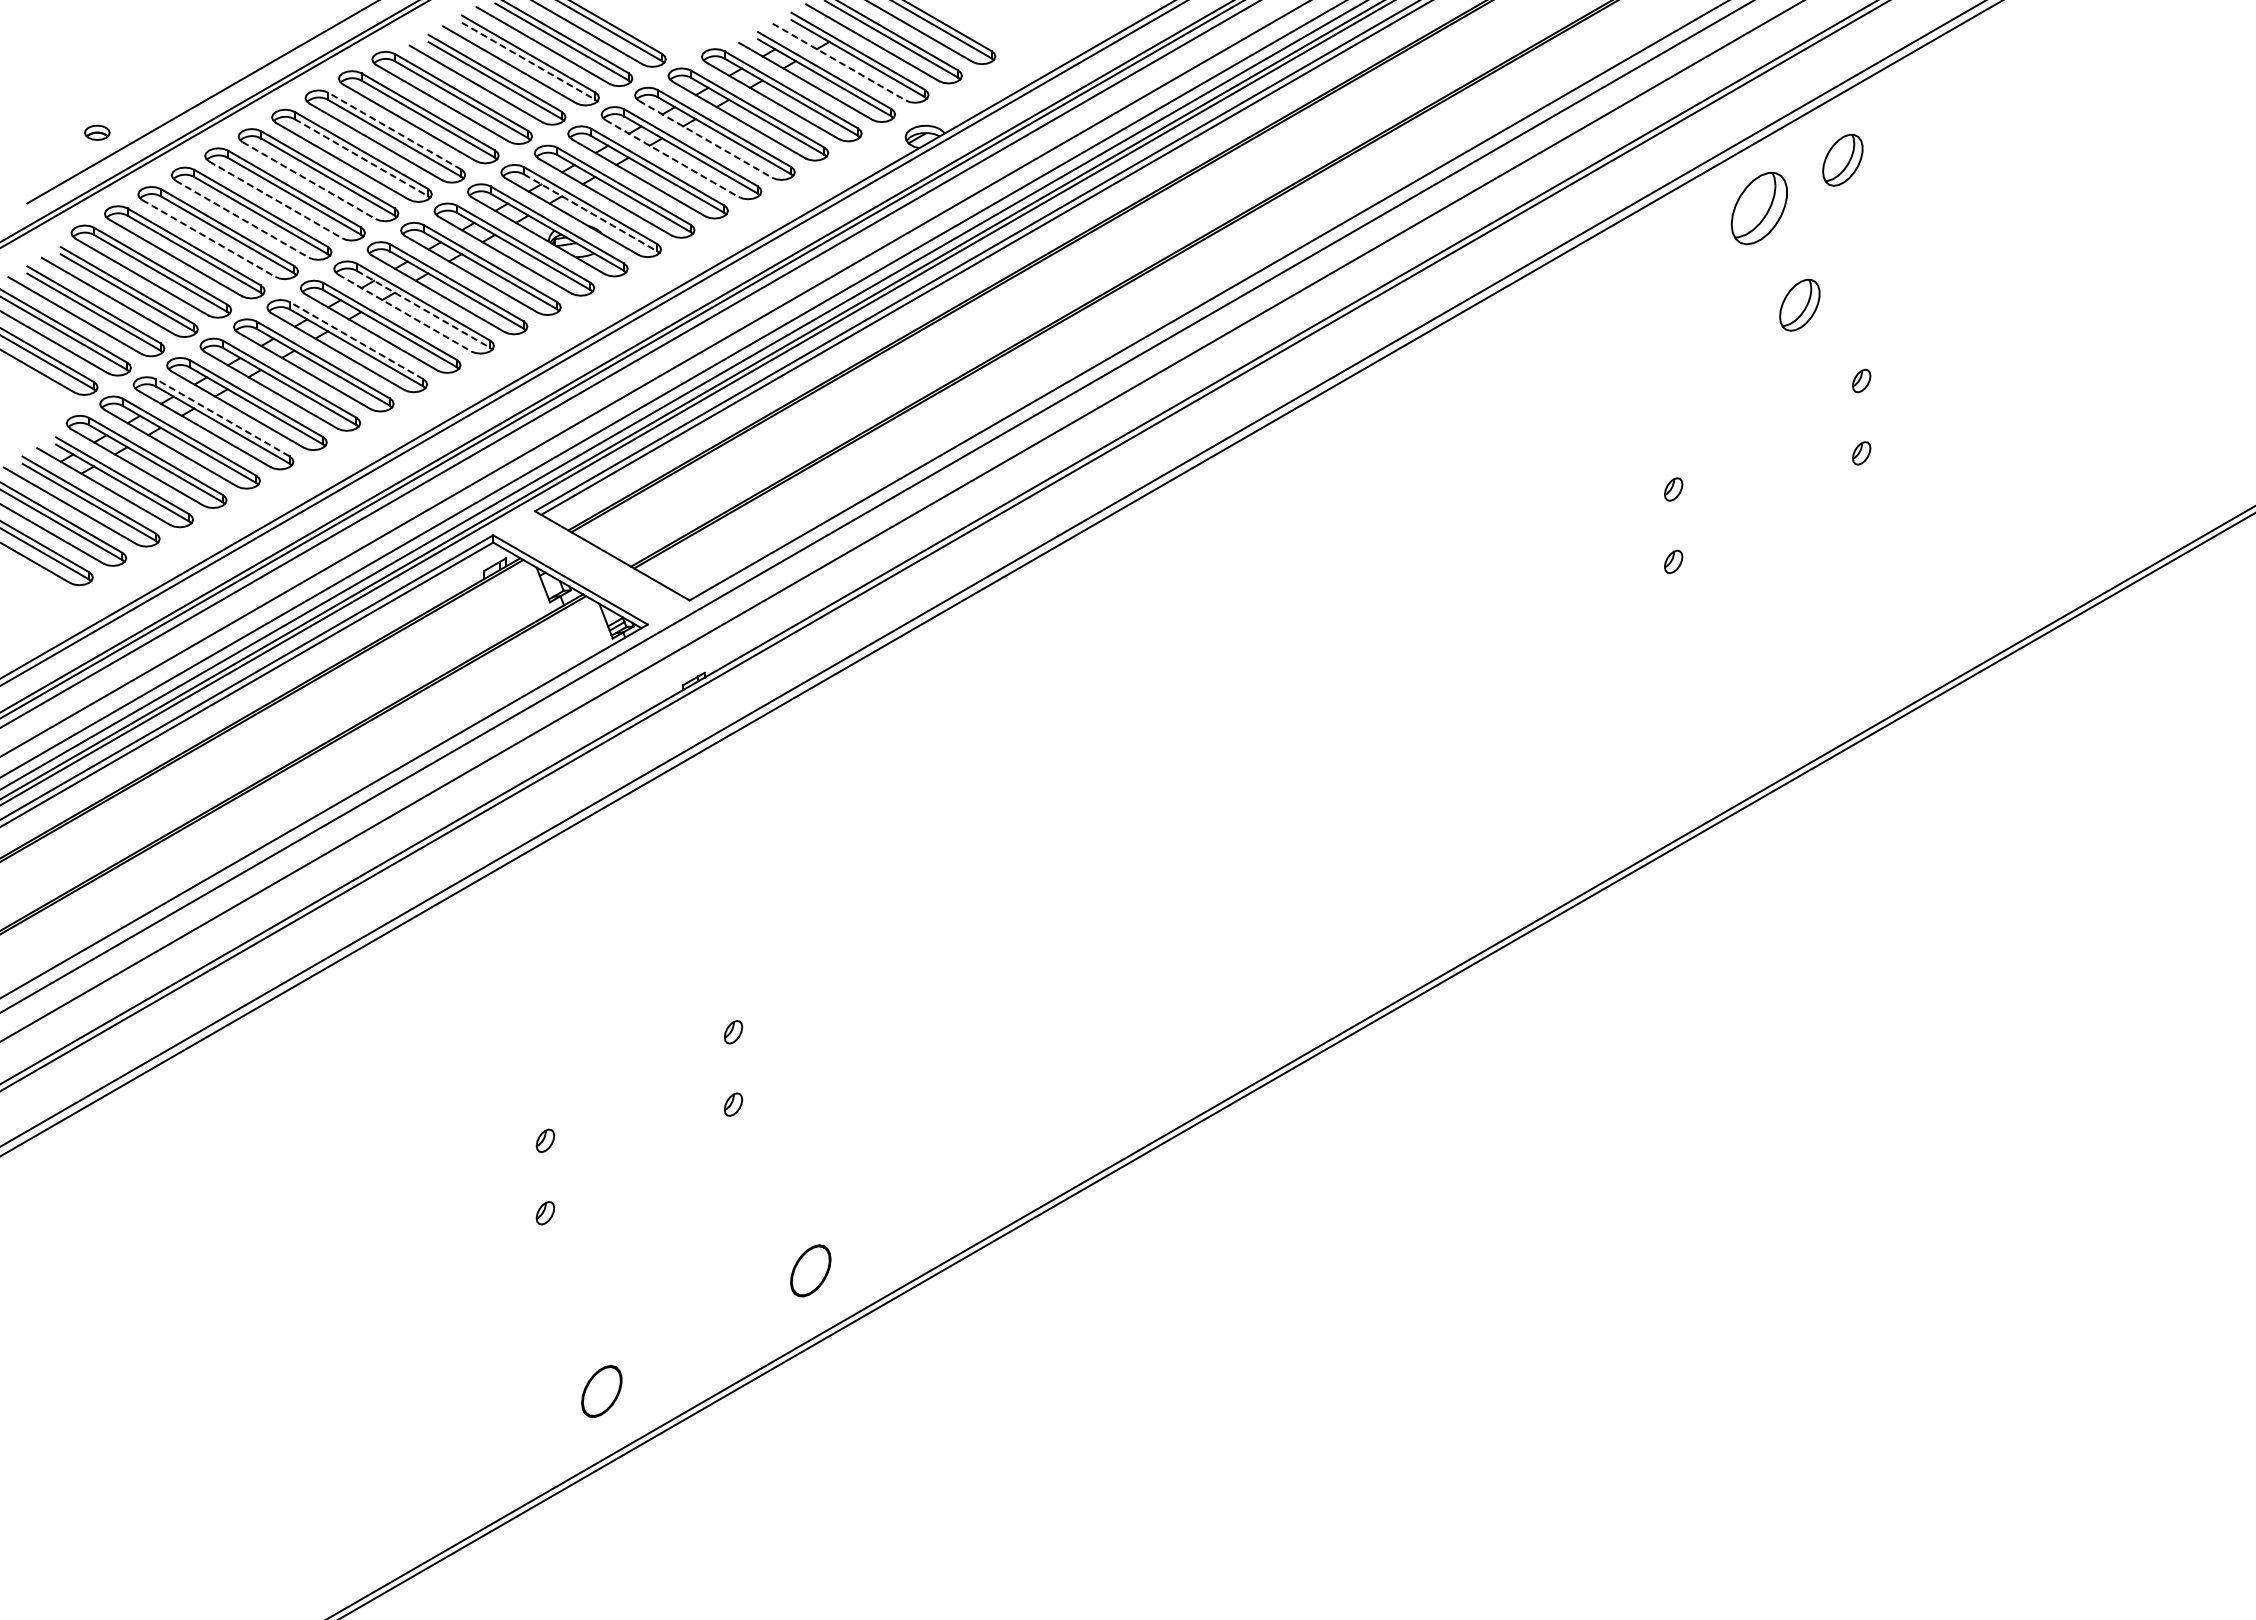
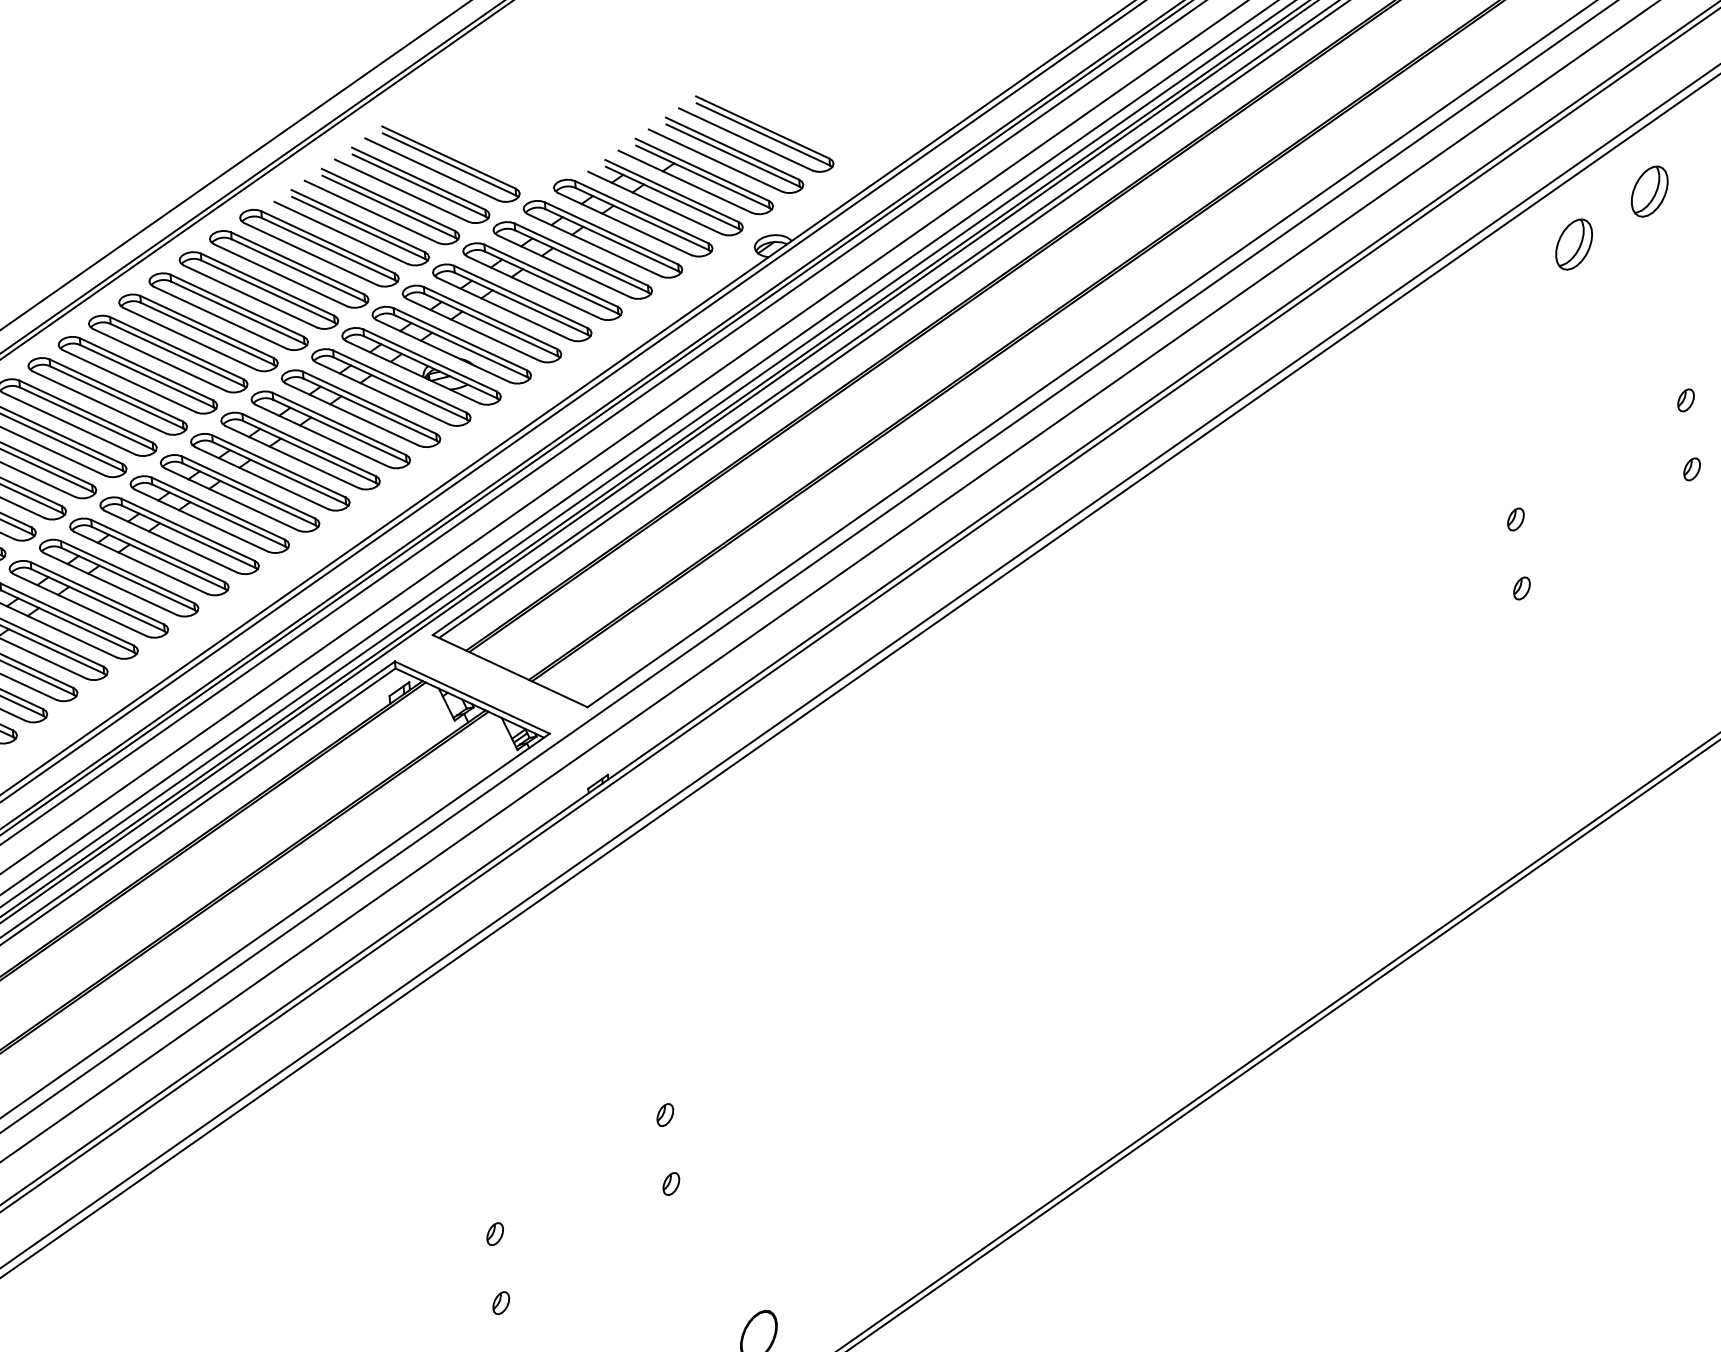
line: (528, 61) -> (389, 207), dashed -> solid
line: (839, 62) -> (685, 182), dashed -> solid
line: (394, 131) -> (267, 284), dashed -> solid
line: (705, 139) -> (564, 266), dashed -> solid
line: (361, 157) -> (237, 312), dashed -> solid
line: (672, 158) -> (534, 287), dashed -> solid
line: (309, 180) -> (190, 338), dashed -> solid
line: (275, 199) -> (159, 359), dashed -> solid
part: (1758, 208) -> (1573, 244), size x0.71
line: (590, 212) -> (460, 345), dashed -> solid
line: (242, 219) -> (129, 381), dashed -> solid
line: (208, 238) -> (98, 402), dashed -> solid
part: (1799, 305) -> (1620, 333), removed
line: (423, 309) -> (309, 452), dashed -> solid
line: (404, 312) -> (291, 456), dashed -> solid
line: (356, 340) -> (248, 487), dashed -> solid
line: (222, 417) -> (127, 571), dashed -> solid

